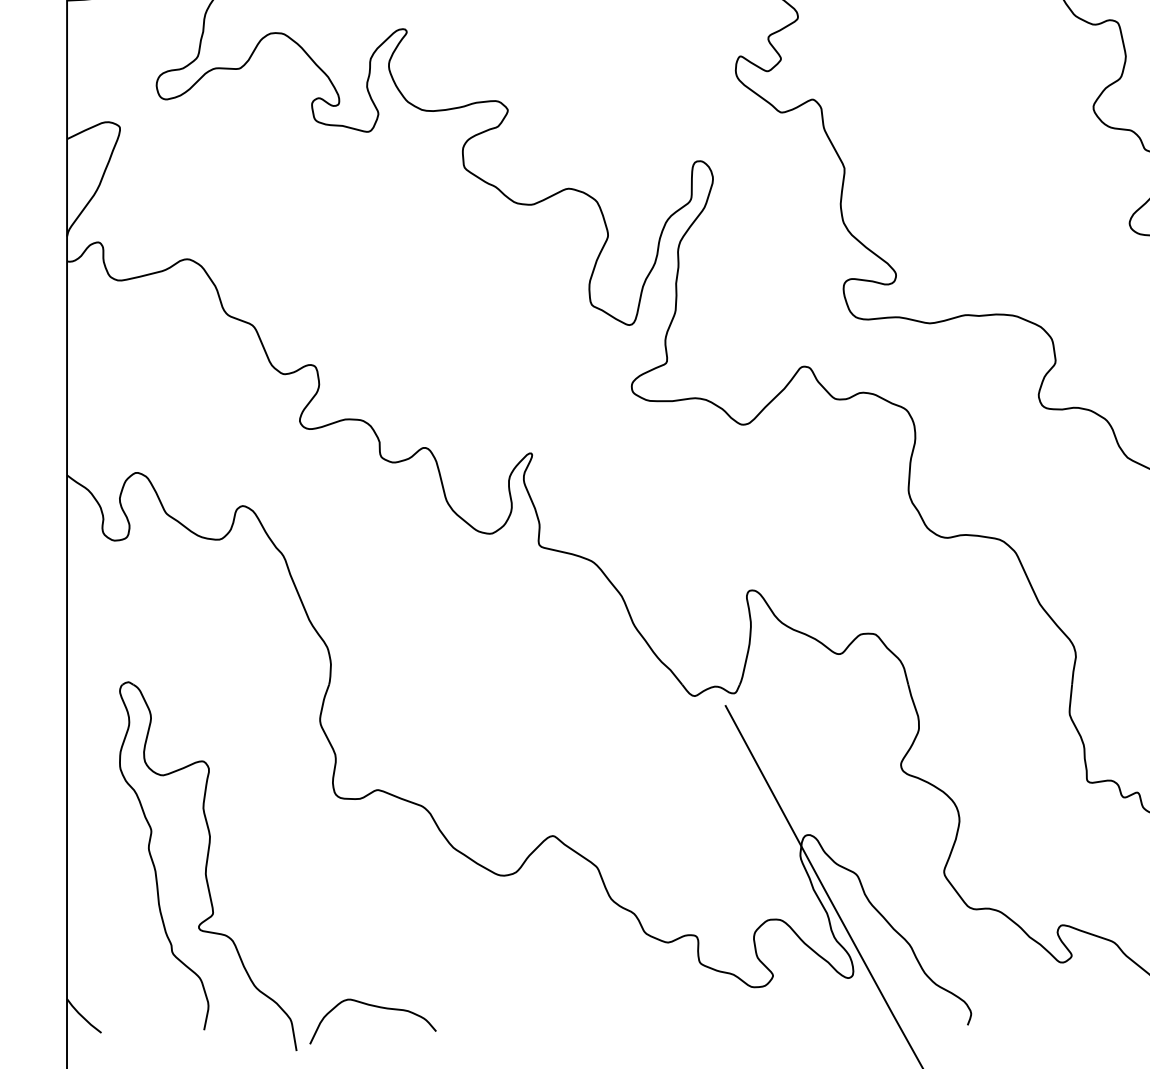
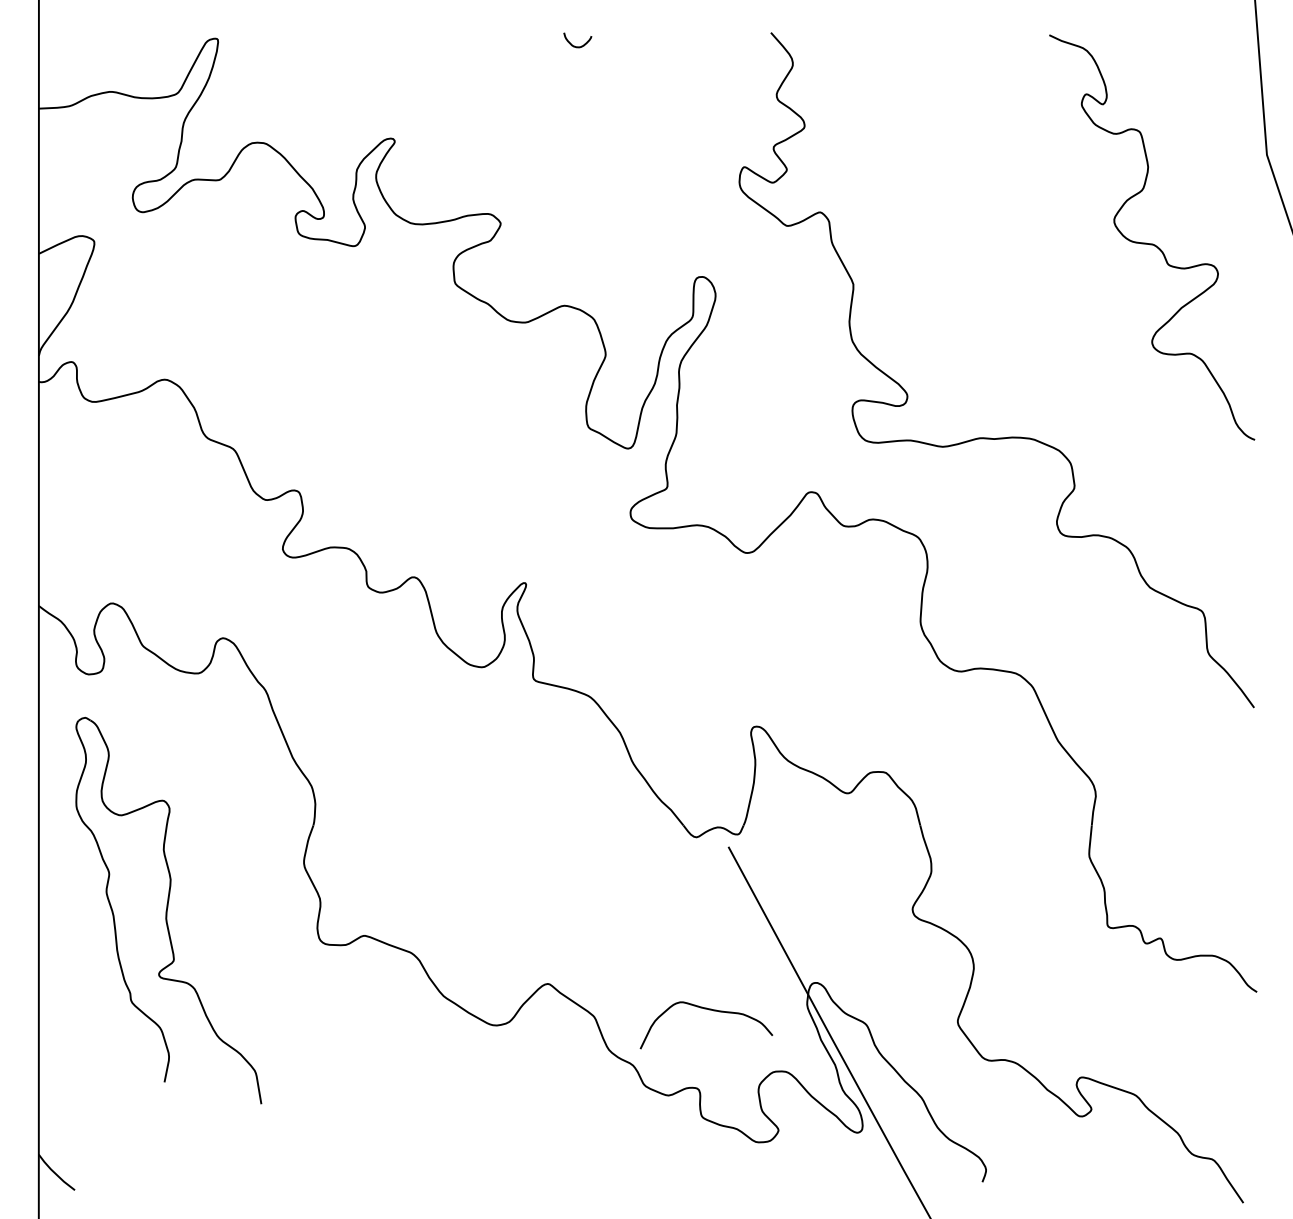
part: (207, 866) -> (168, 910), moved
curve: (375, 1007) -> (709, 1010), moved

